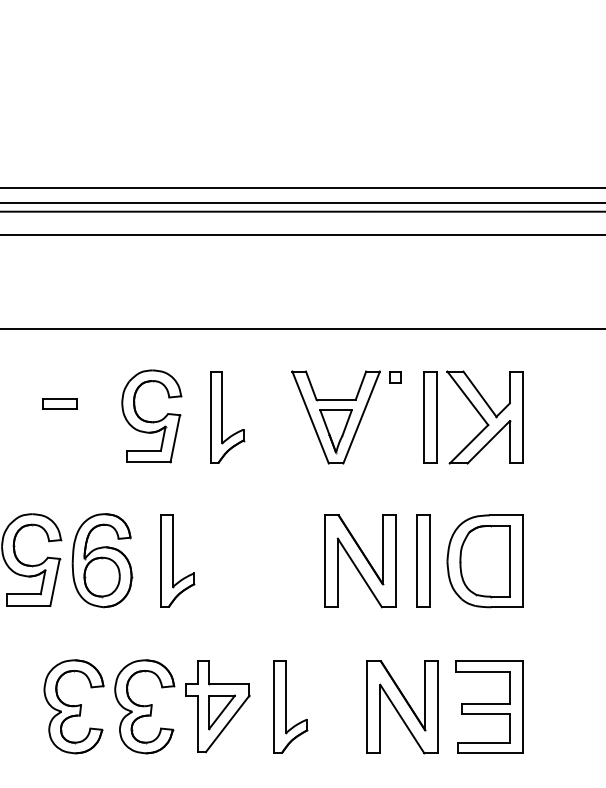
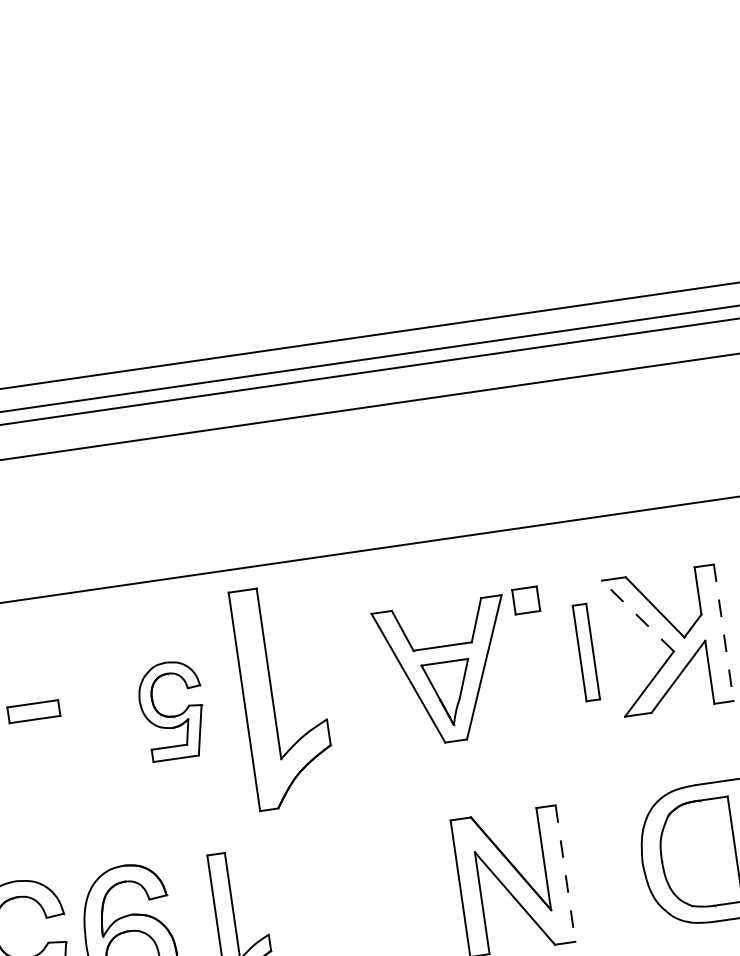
part: (395, 377) -> (526, 600), size x1.4
line: (467, 398) -> (637, 616), solid -> dashed
part: (151, 416) -> (171, 710), size x0.7
part: (227, 417) -> (285, 695), size x1.6
part: (430, 417) -> (586, 652), size x0.7
line: (522, 417) -> (723, 632), solid -> dashed
part: (423, 560) -> (606, 866), removed
line: (395, 561) -> (565, 873), solid -> dashed

